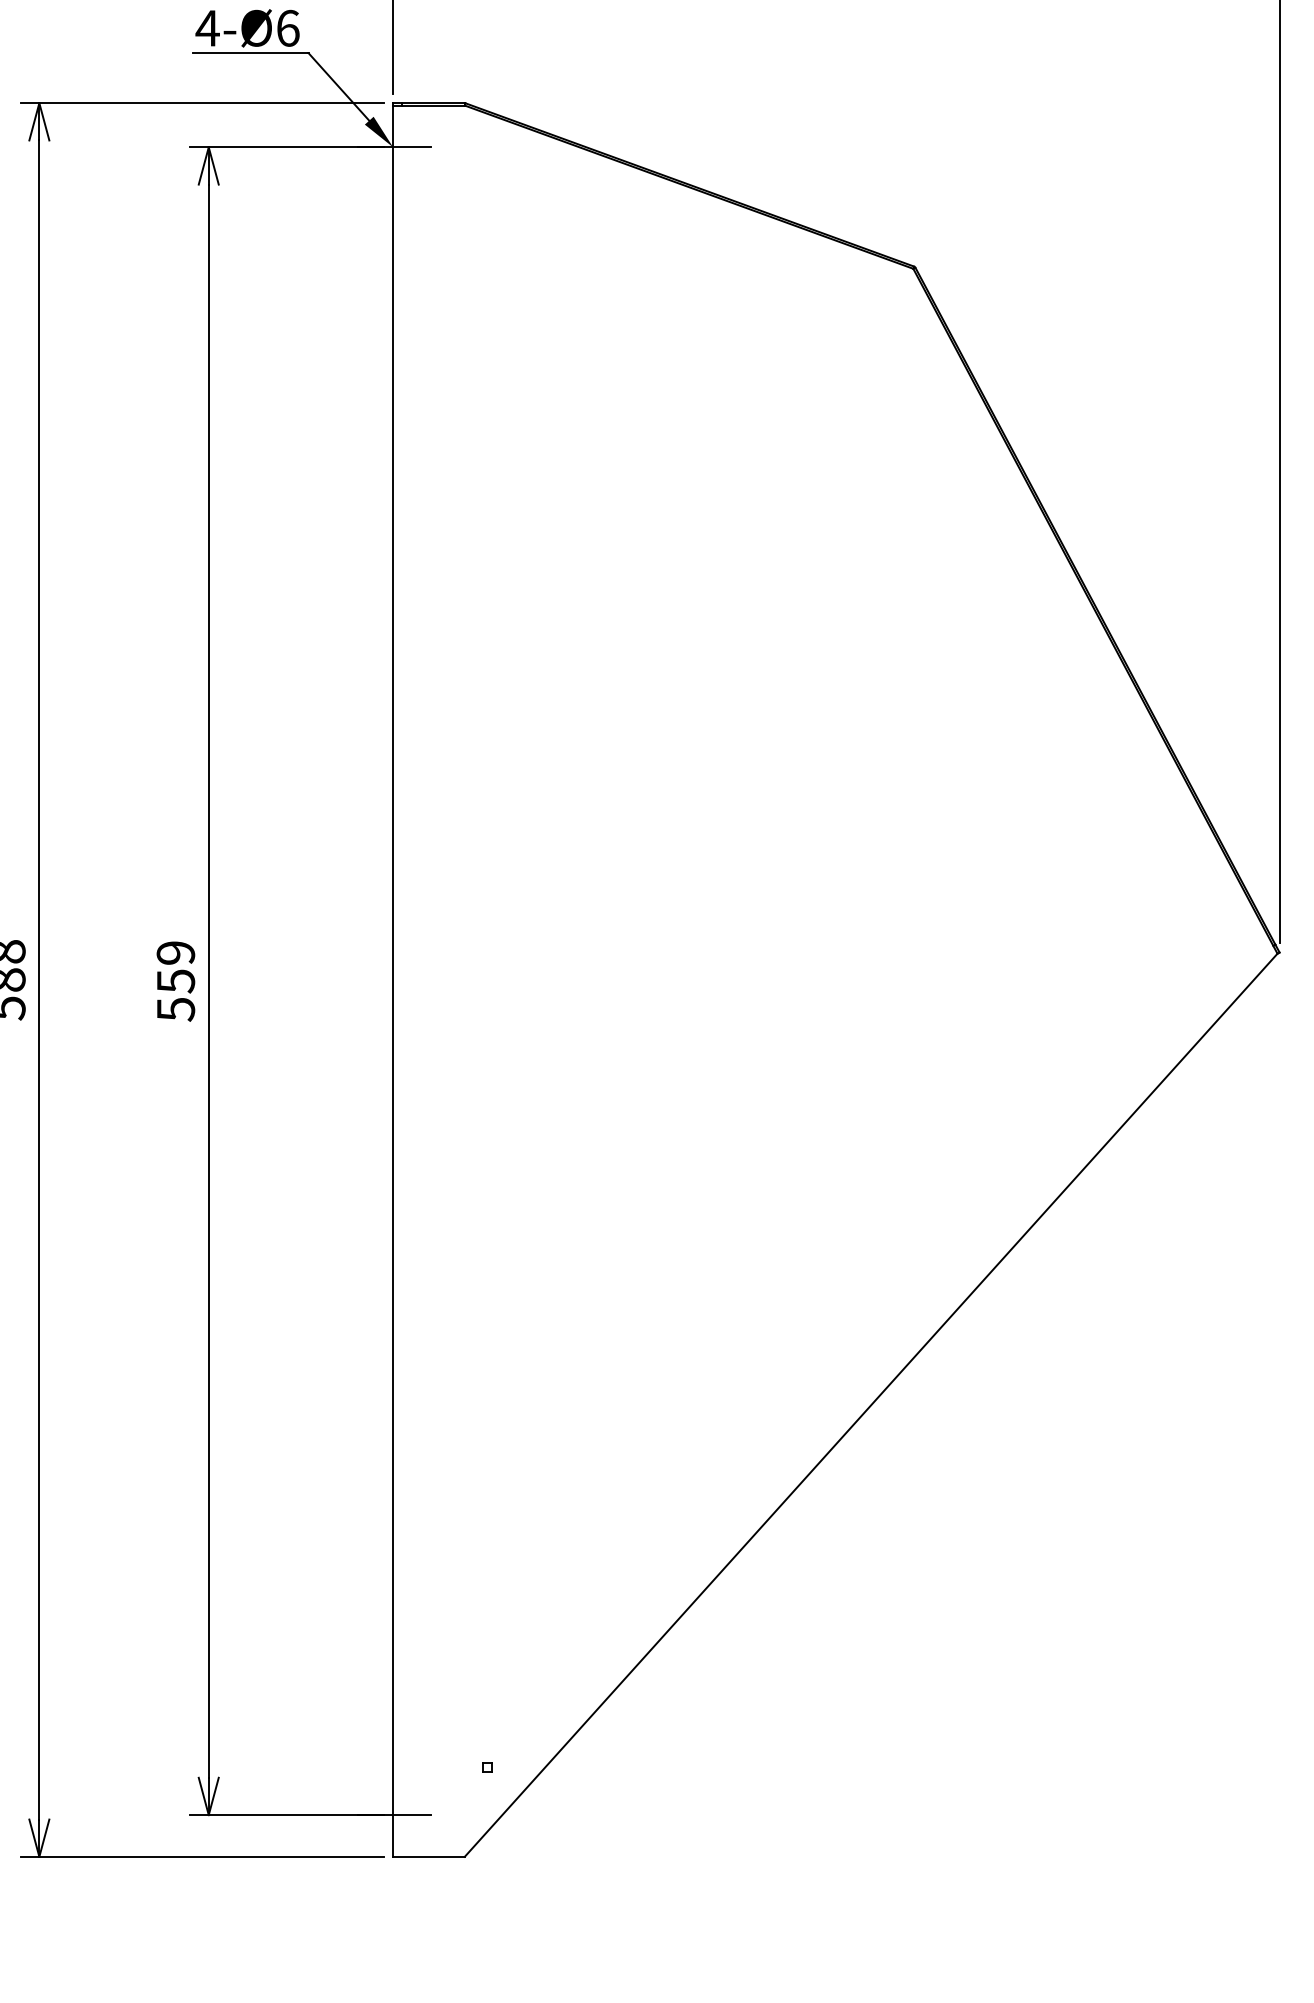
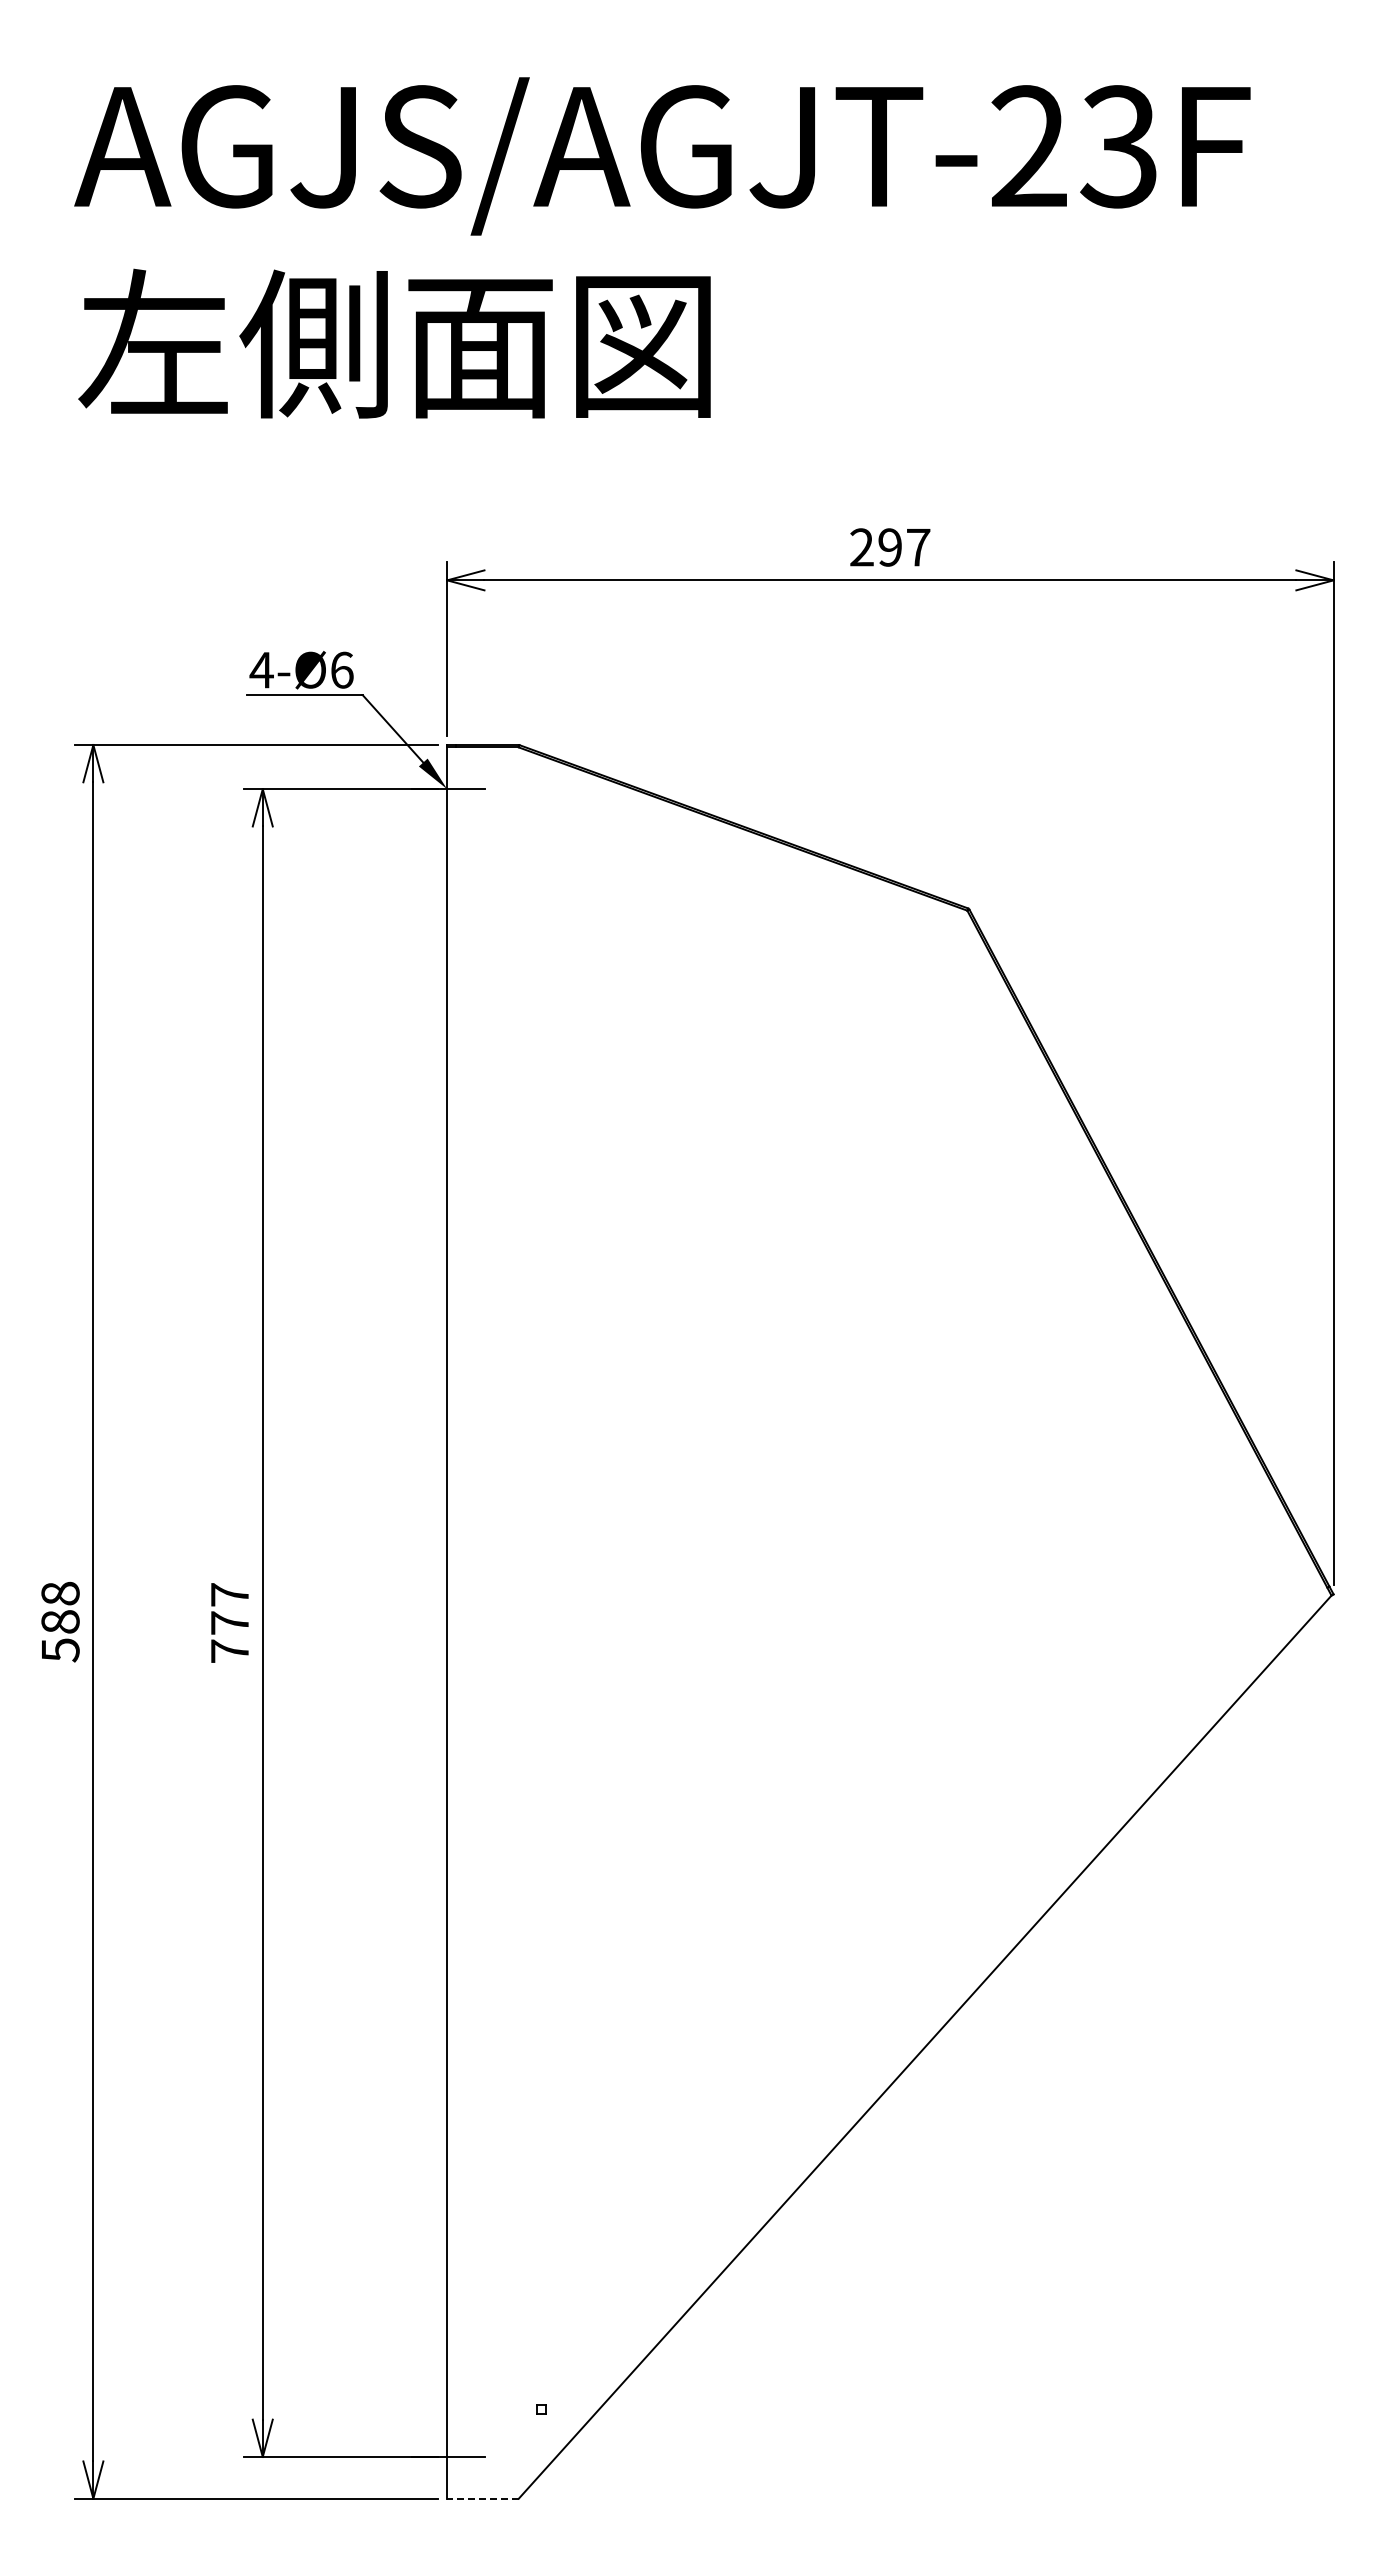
text: (175, 981) -> (229, 1623), 559 -> 777
line: (429, 1856) -> (483, 2498), solid -> dashed

